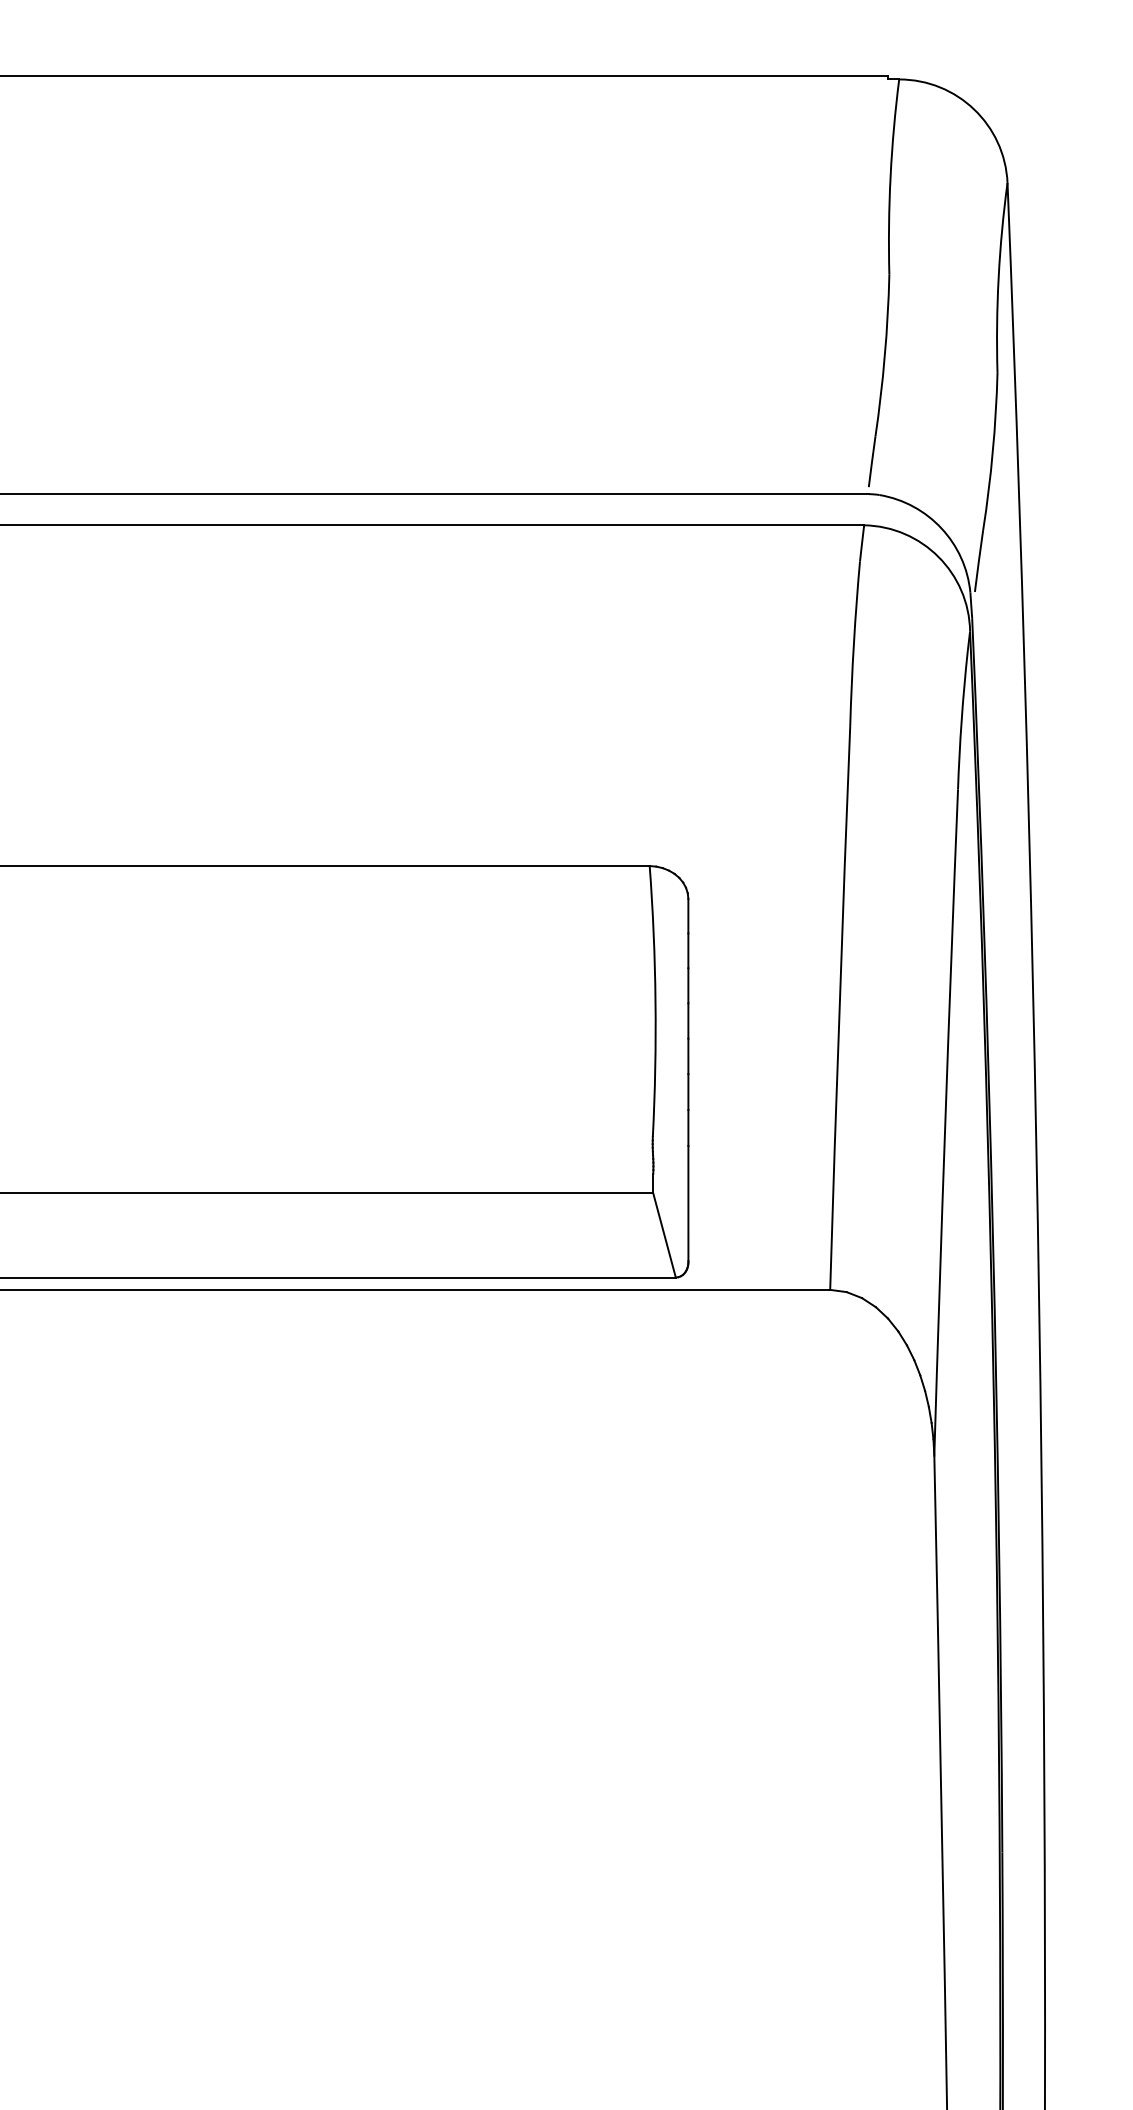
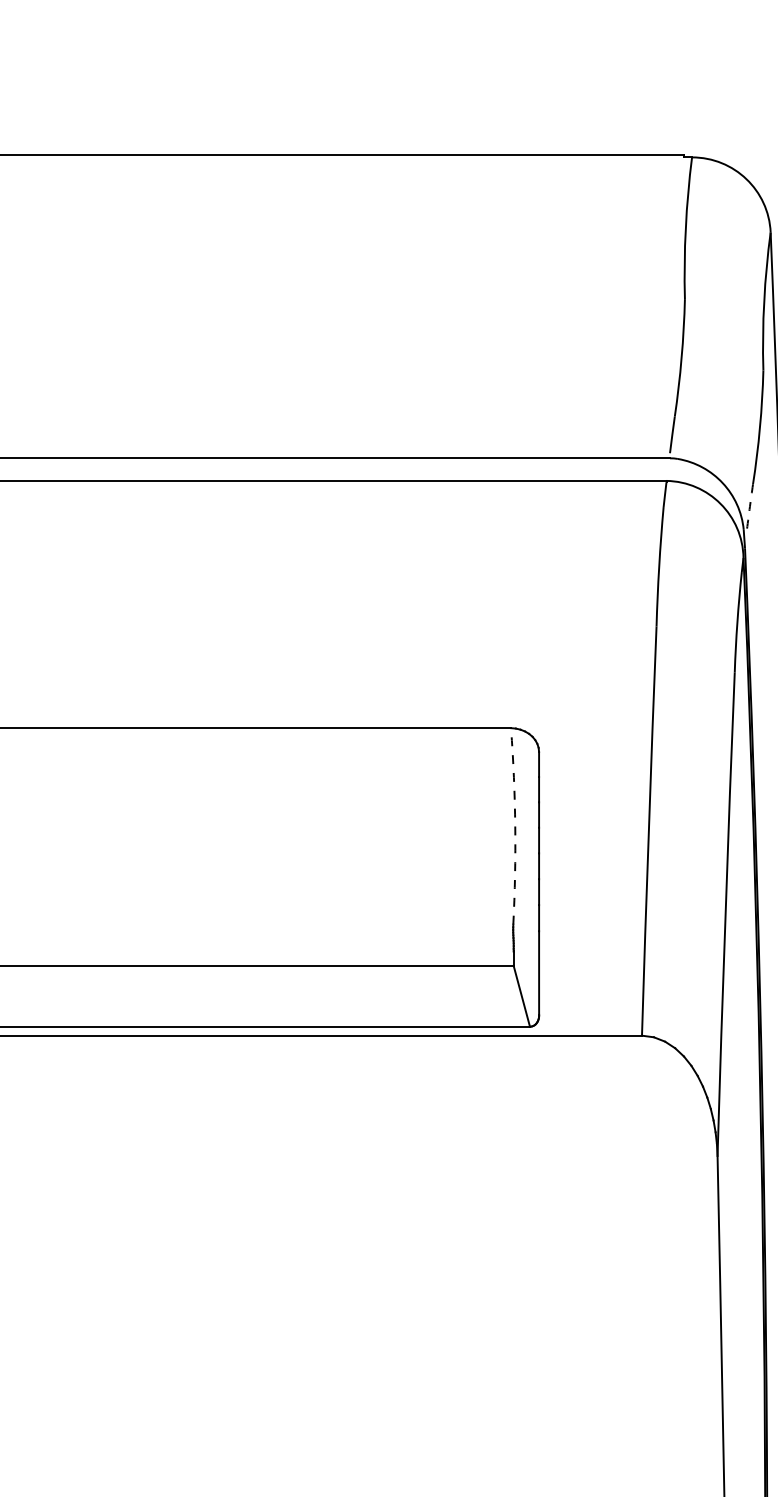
arc: (978, 561) -> (749, 507), solid -> dashed
arc: (655, 1001) -> (515, 826), solid -> dashed

